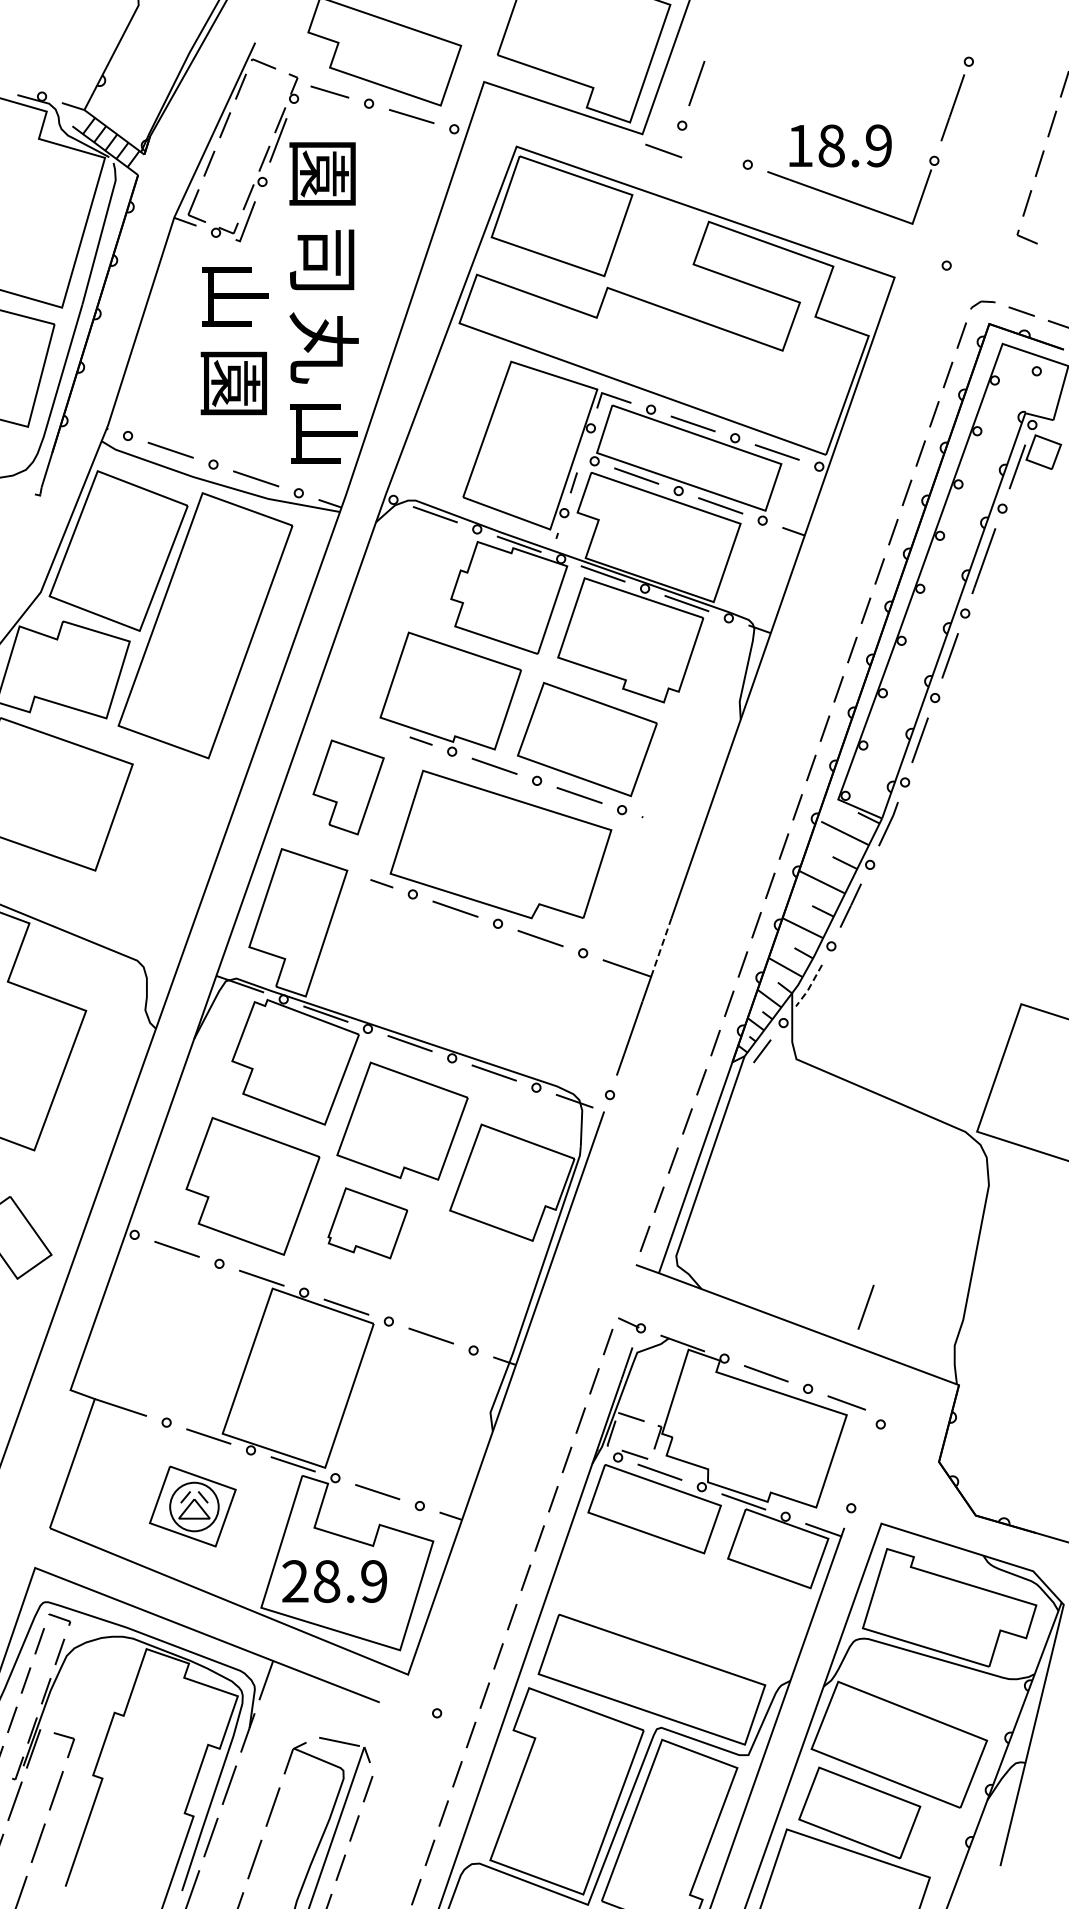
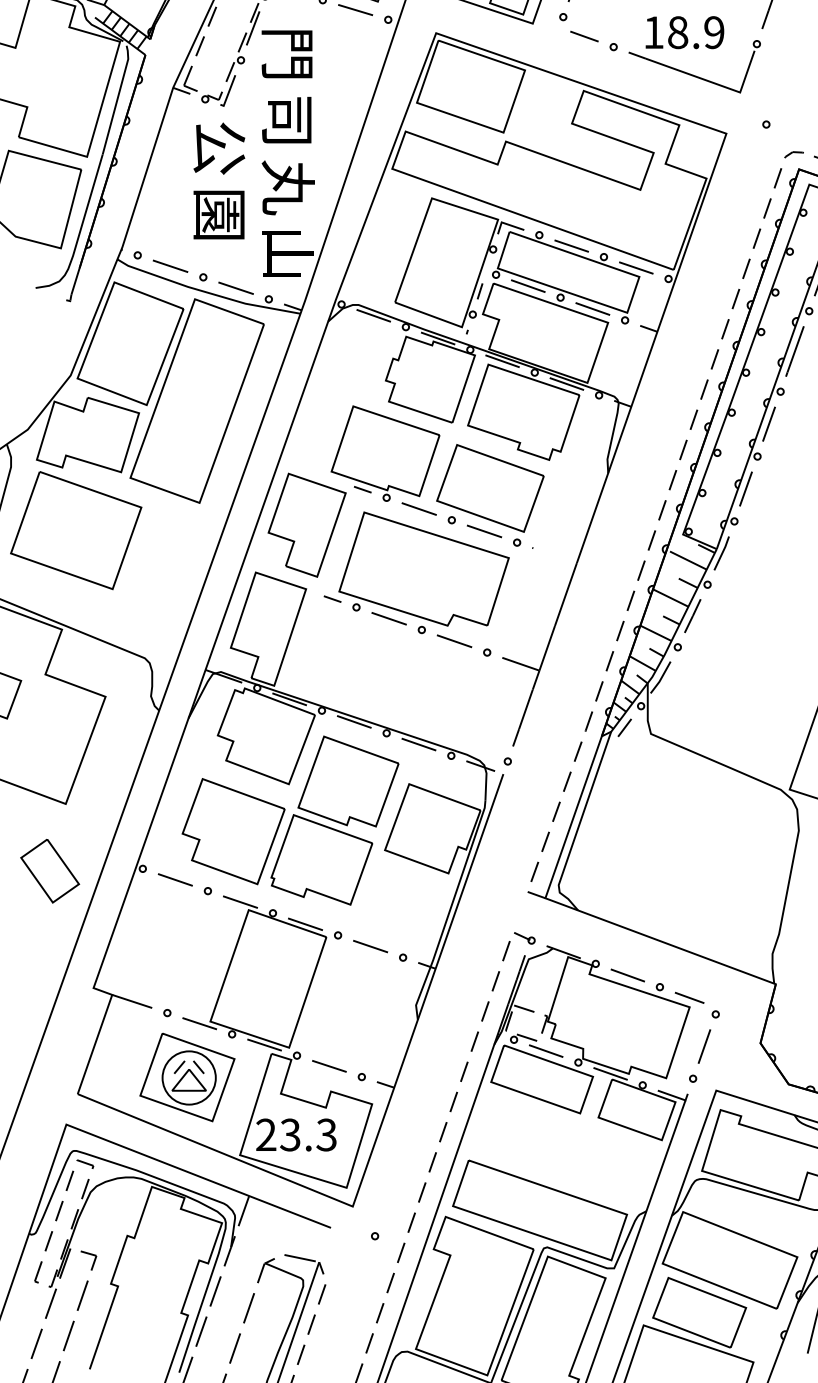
line: (663, 150) -> (584, 36), moved
text: (322, 173) -> (287, 53), 園 -> 門
text: (234, 297) -> (219, 149), 山 -> 公
part: (348, 787) -> (307, 525), size x1.43
line: (661, 947) -> (547, 648), dashed -> solid
line: (809, 987) -> (661, 678), dashed -> solid
part: (367, 1223) -> (321, 860), size x1.67
line: (865, 1306) -> (704, 1045), moved
part: (192, 1506) -> (187, 1077), size x1.43
text: (350, 1581) -> (308, 1135), 28.9 -> 23.3

